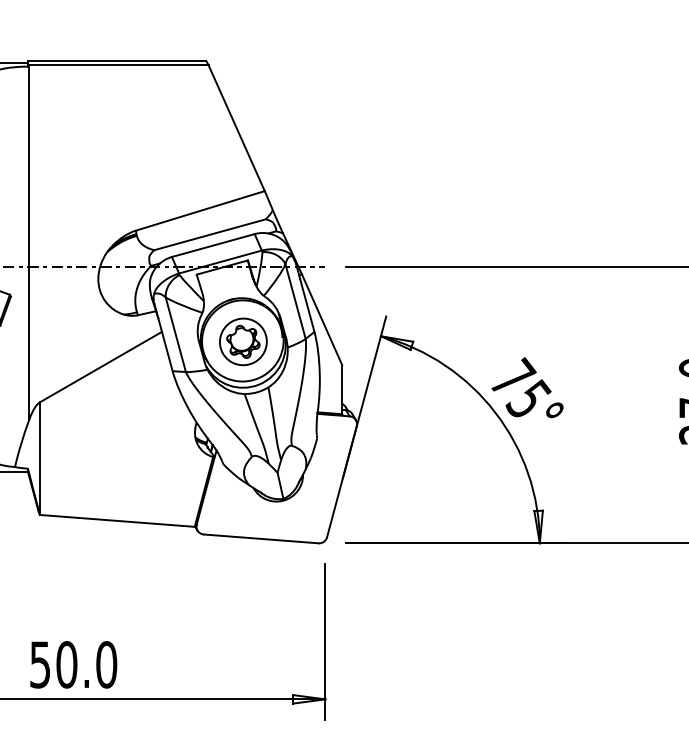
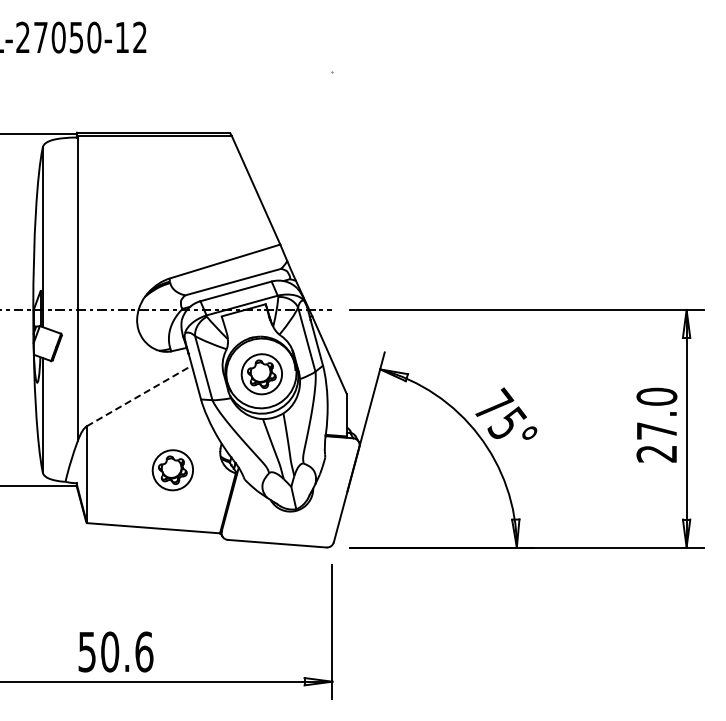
line: (101, 366) -> (139, 395), solid -> dashed
part: (139, 453) -> (172, 470), added
text: (106, 664) -> (144, 651), 50.0 -> 50.6

